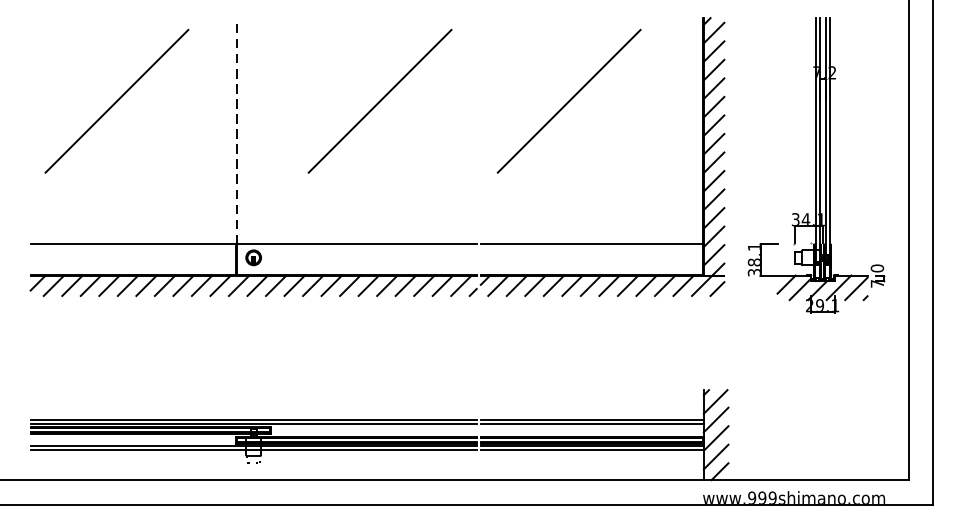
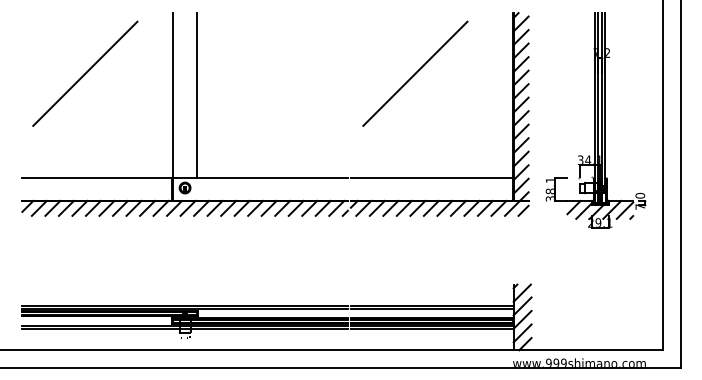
line: (380, 100) -> (277, 73), removed
line: (237, 131) -> (173, 95), dashed -> solid
line: (270, 131) -> (197, 95), added

